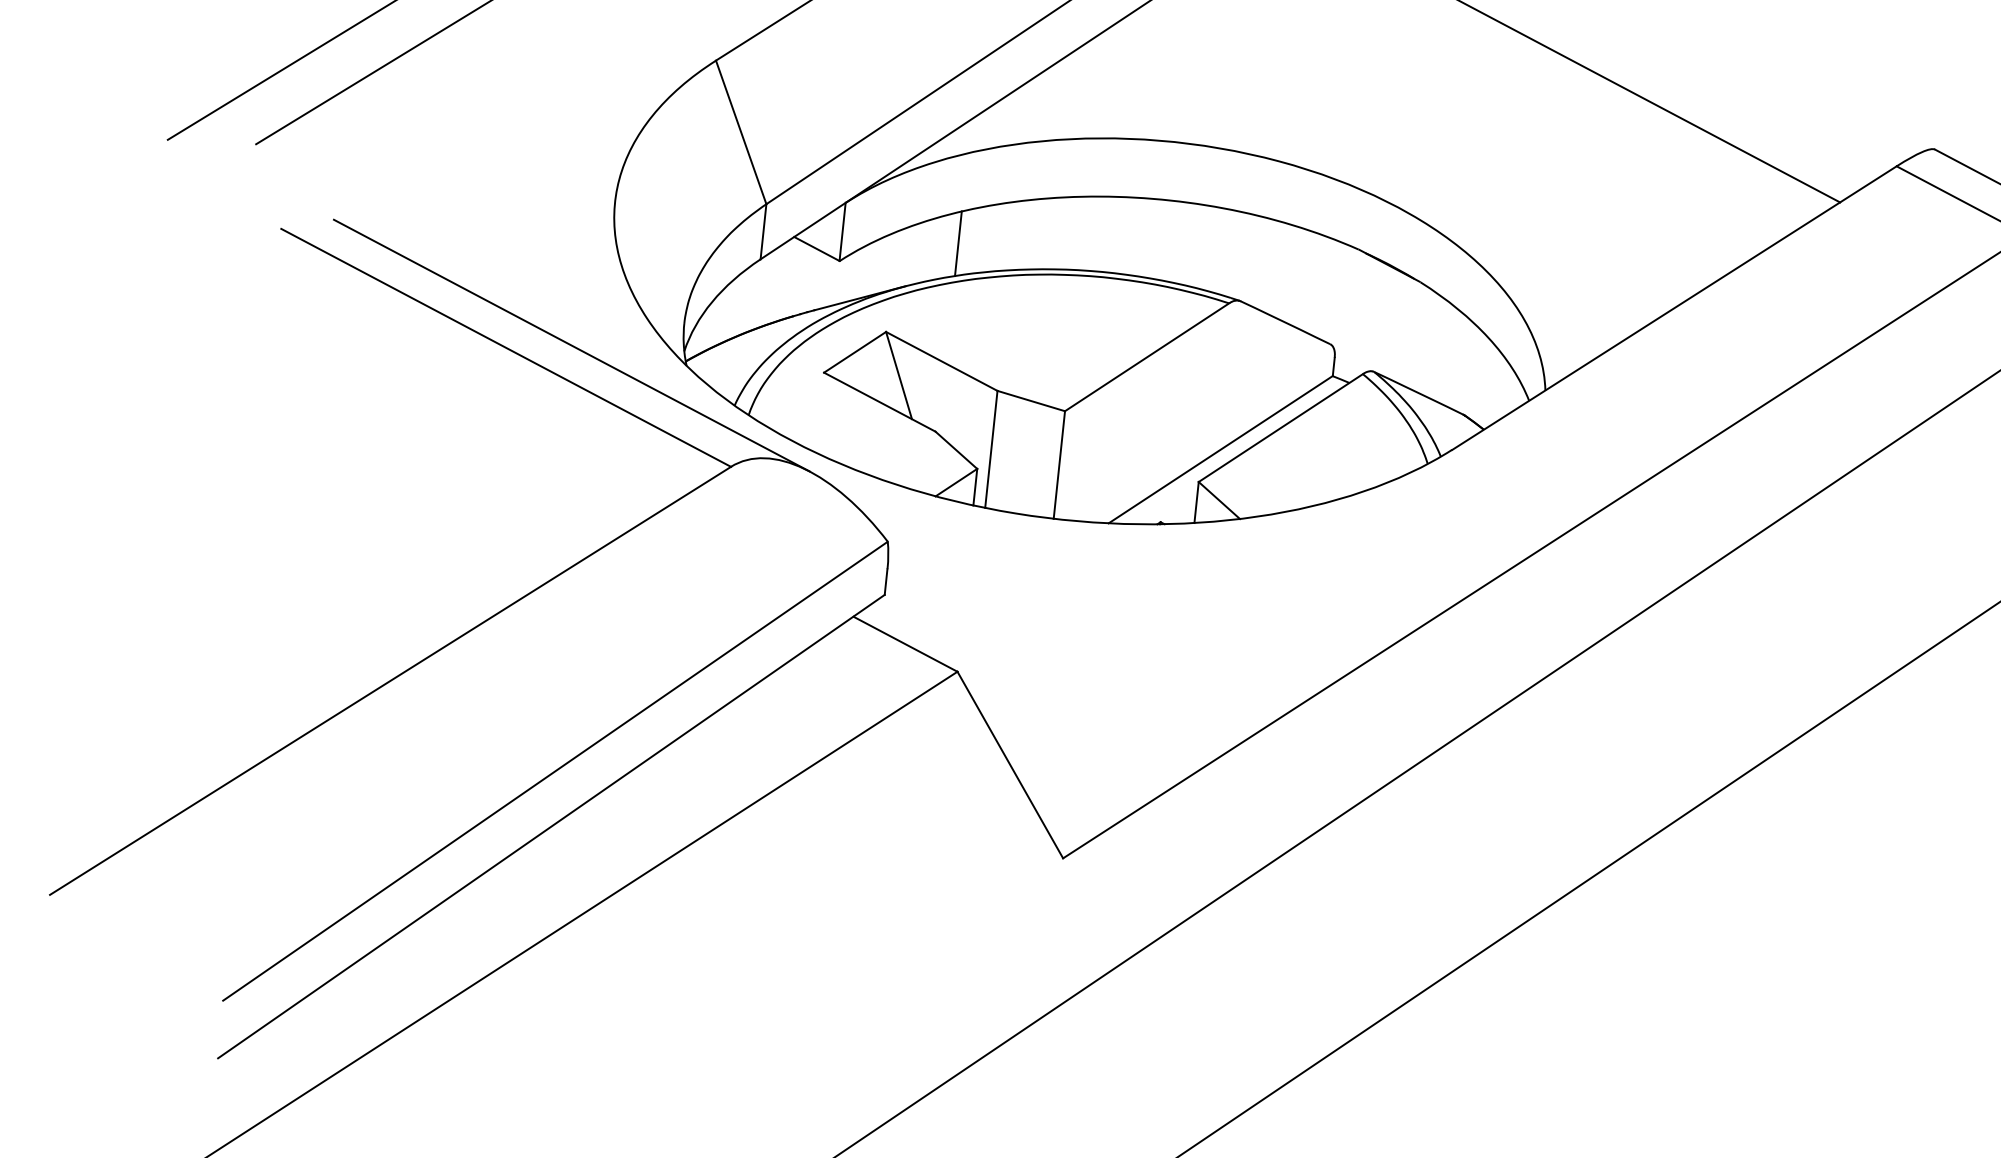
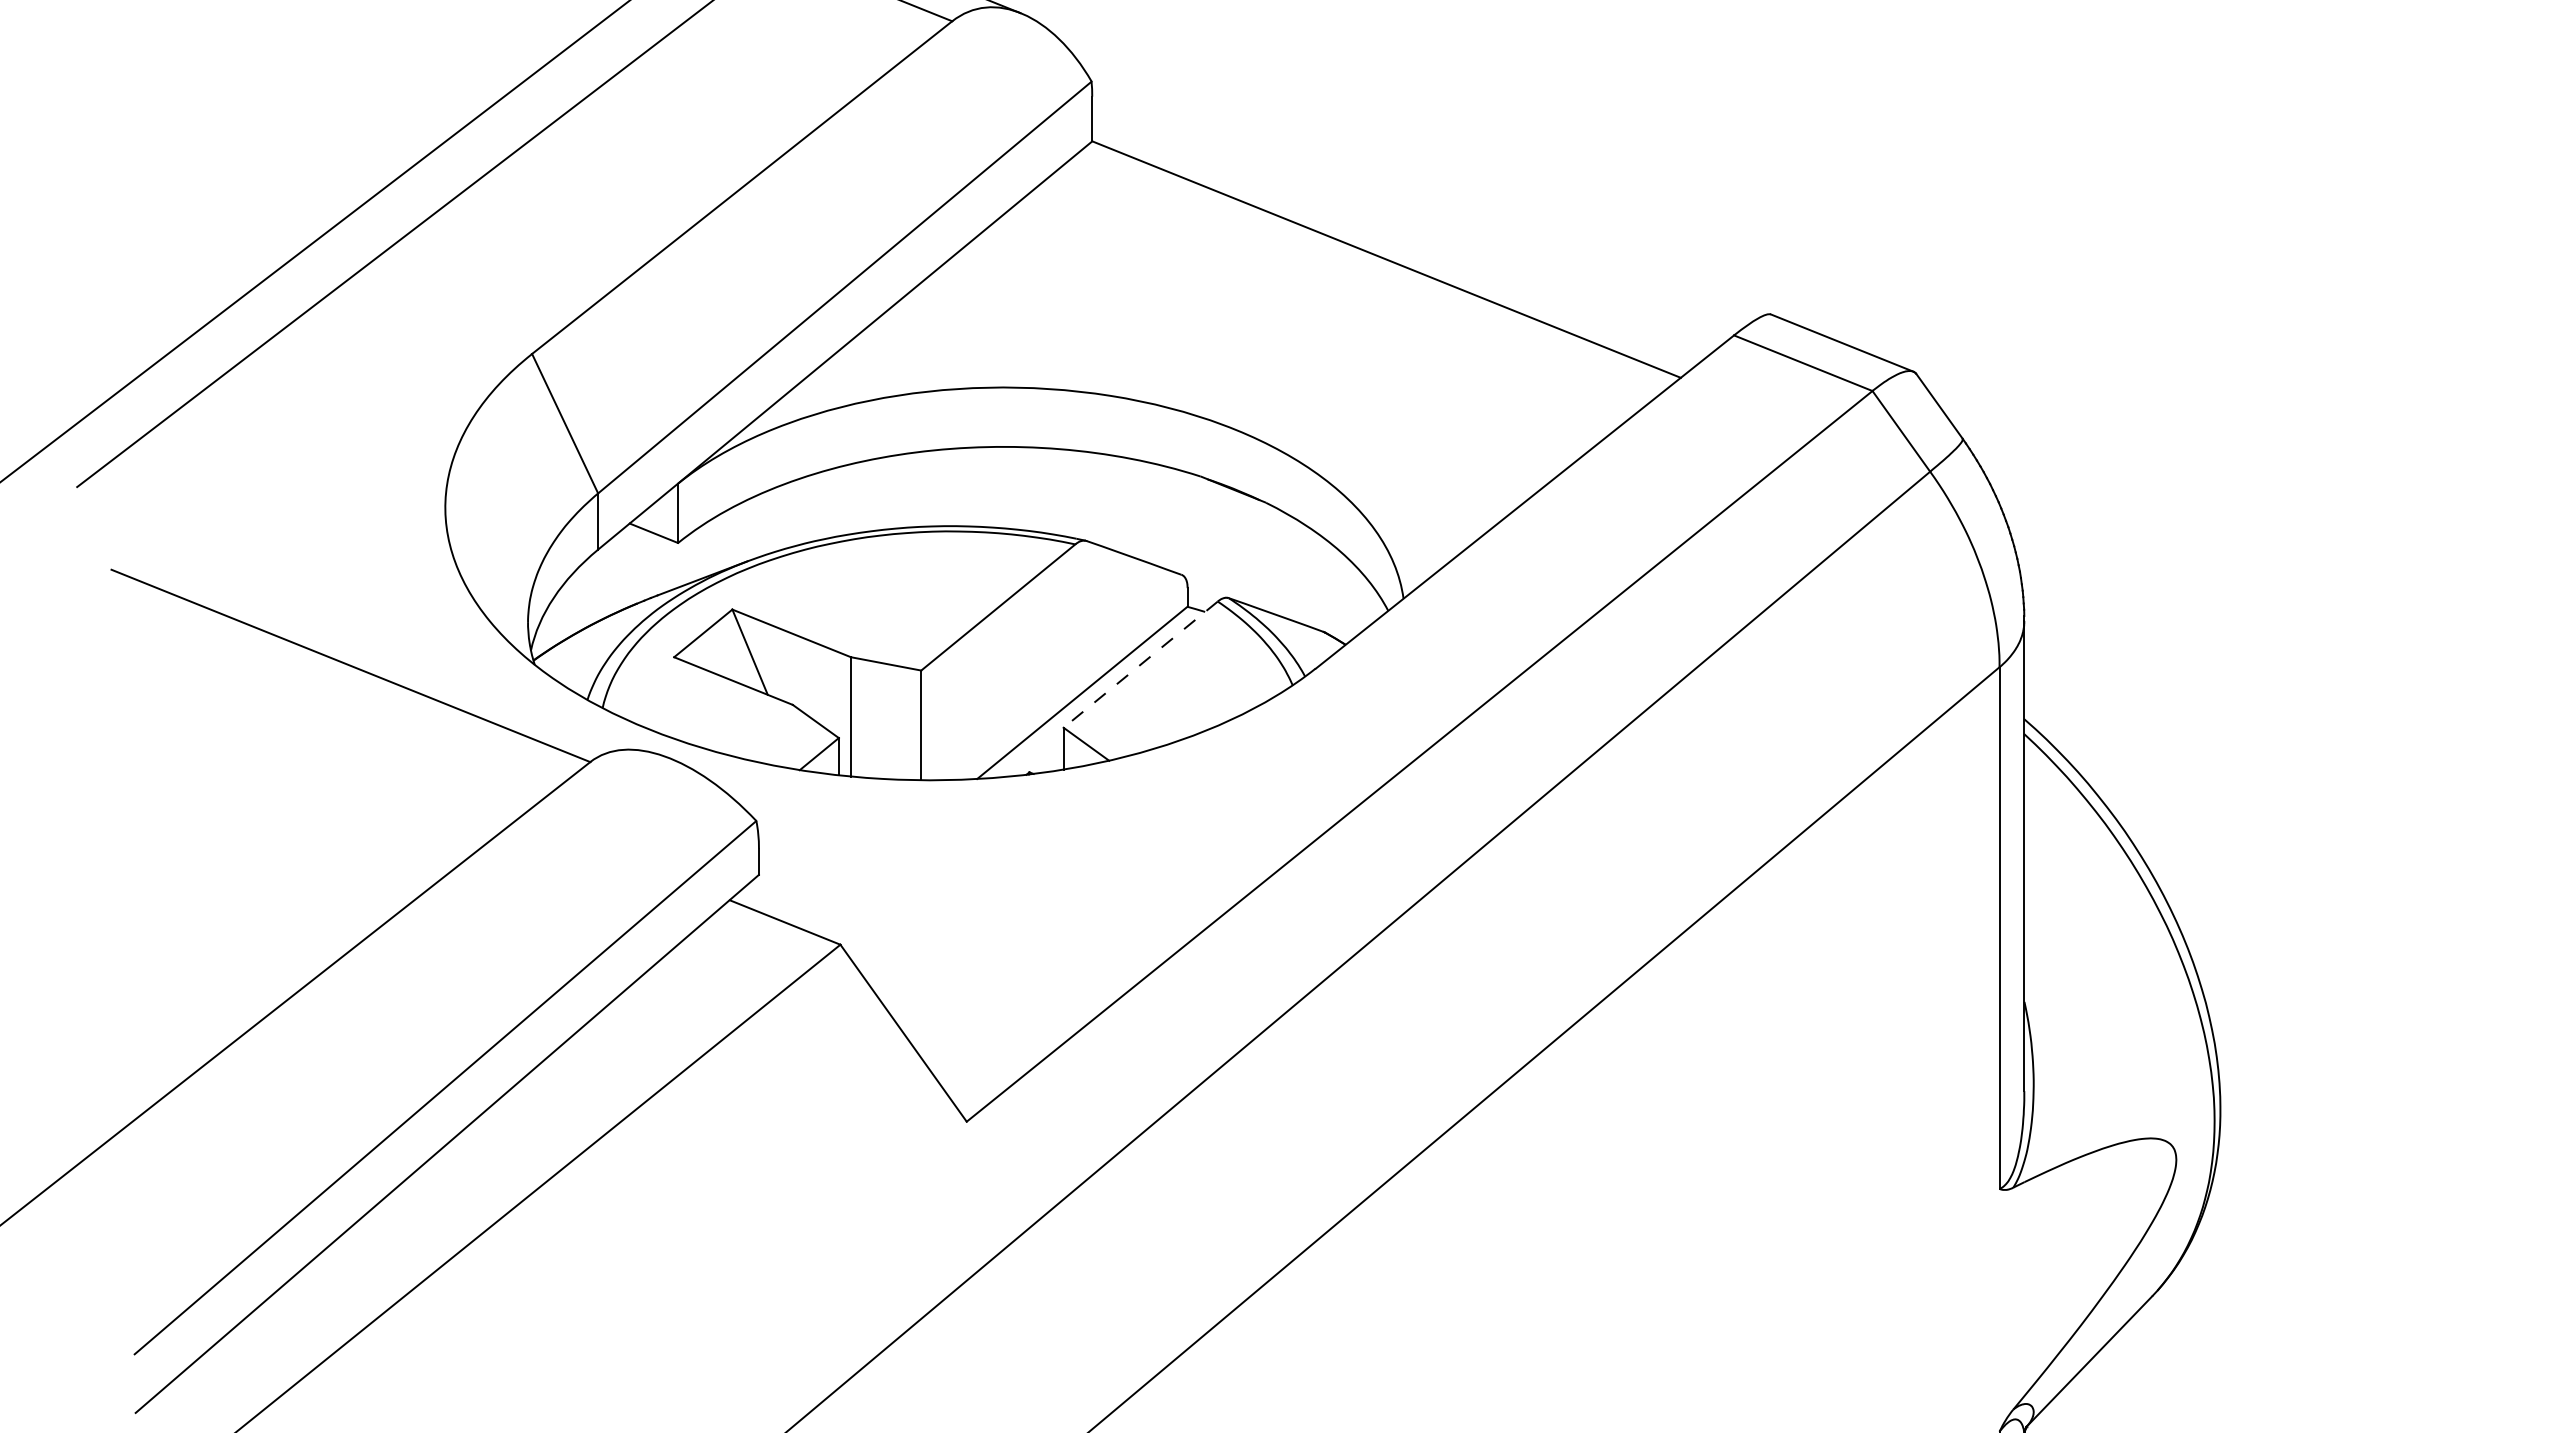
line: (957, 243) -> (795, 512), removed
line: (571, 345) -> (416, 656), removed
line: (1280, 427) -> (1140, 664), solid -> dashed

